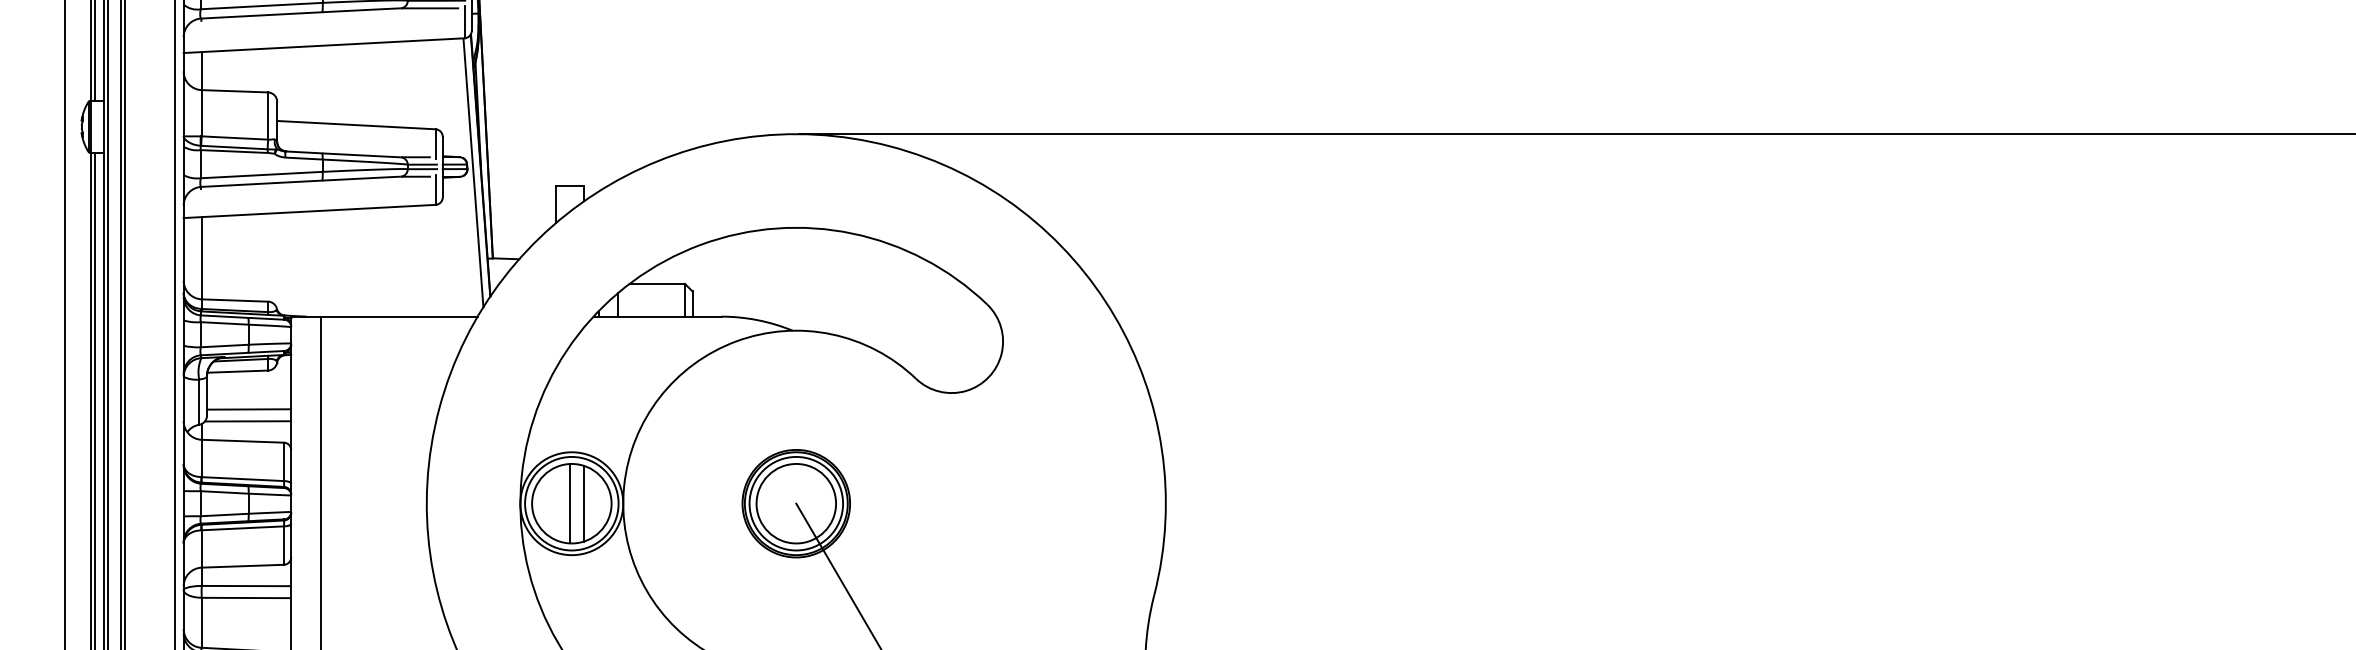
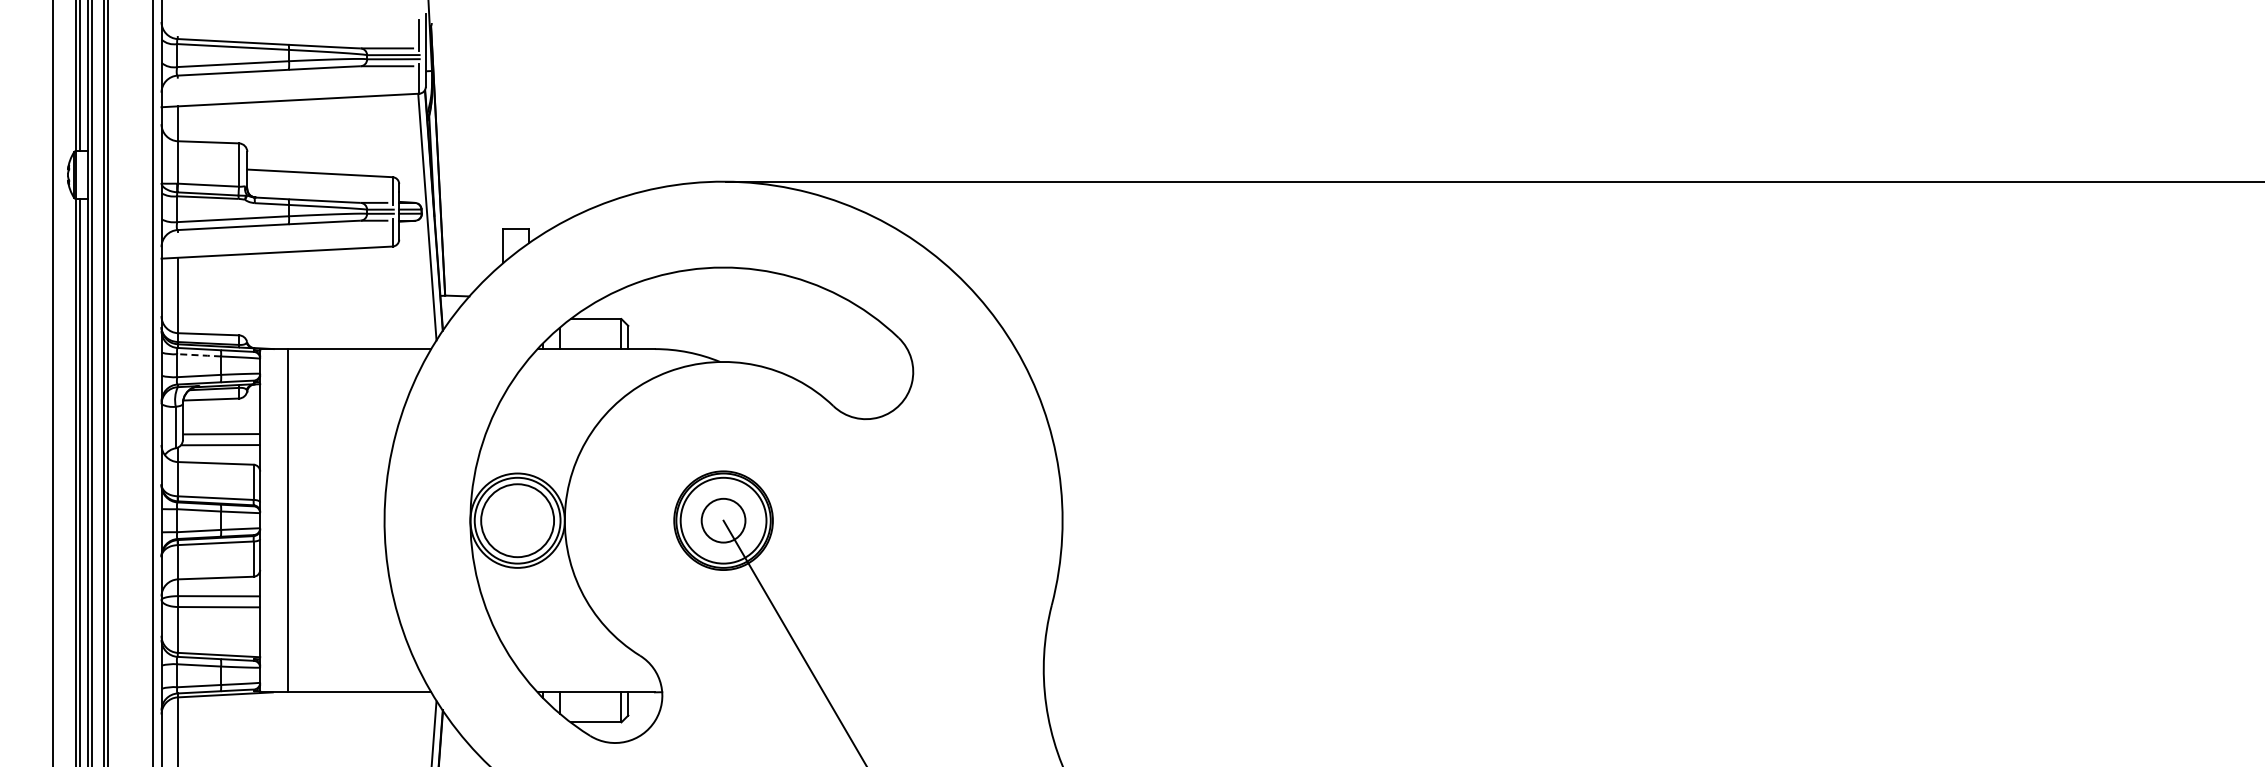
line: (225, 323) -> (199, 355), solid -> dashed
line: (570, 503) -> (516, 520), removed
line: (583, 503) -> (528, 520), removed
circle: (796, 503) -> (723, 520), size x0.6

